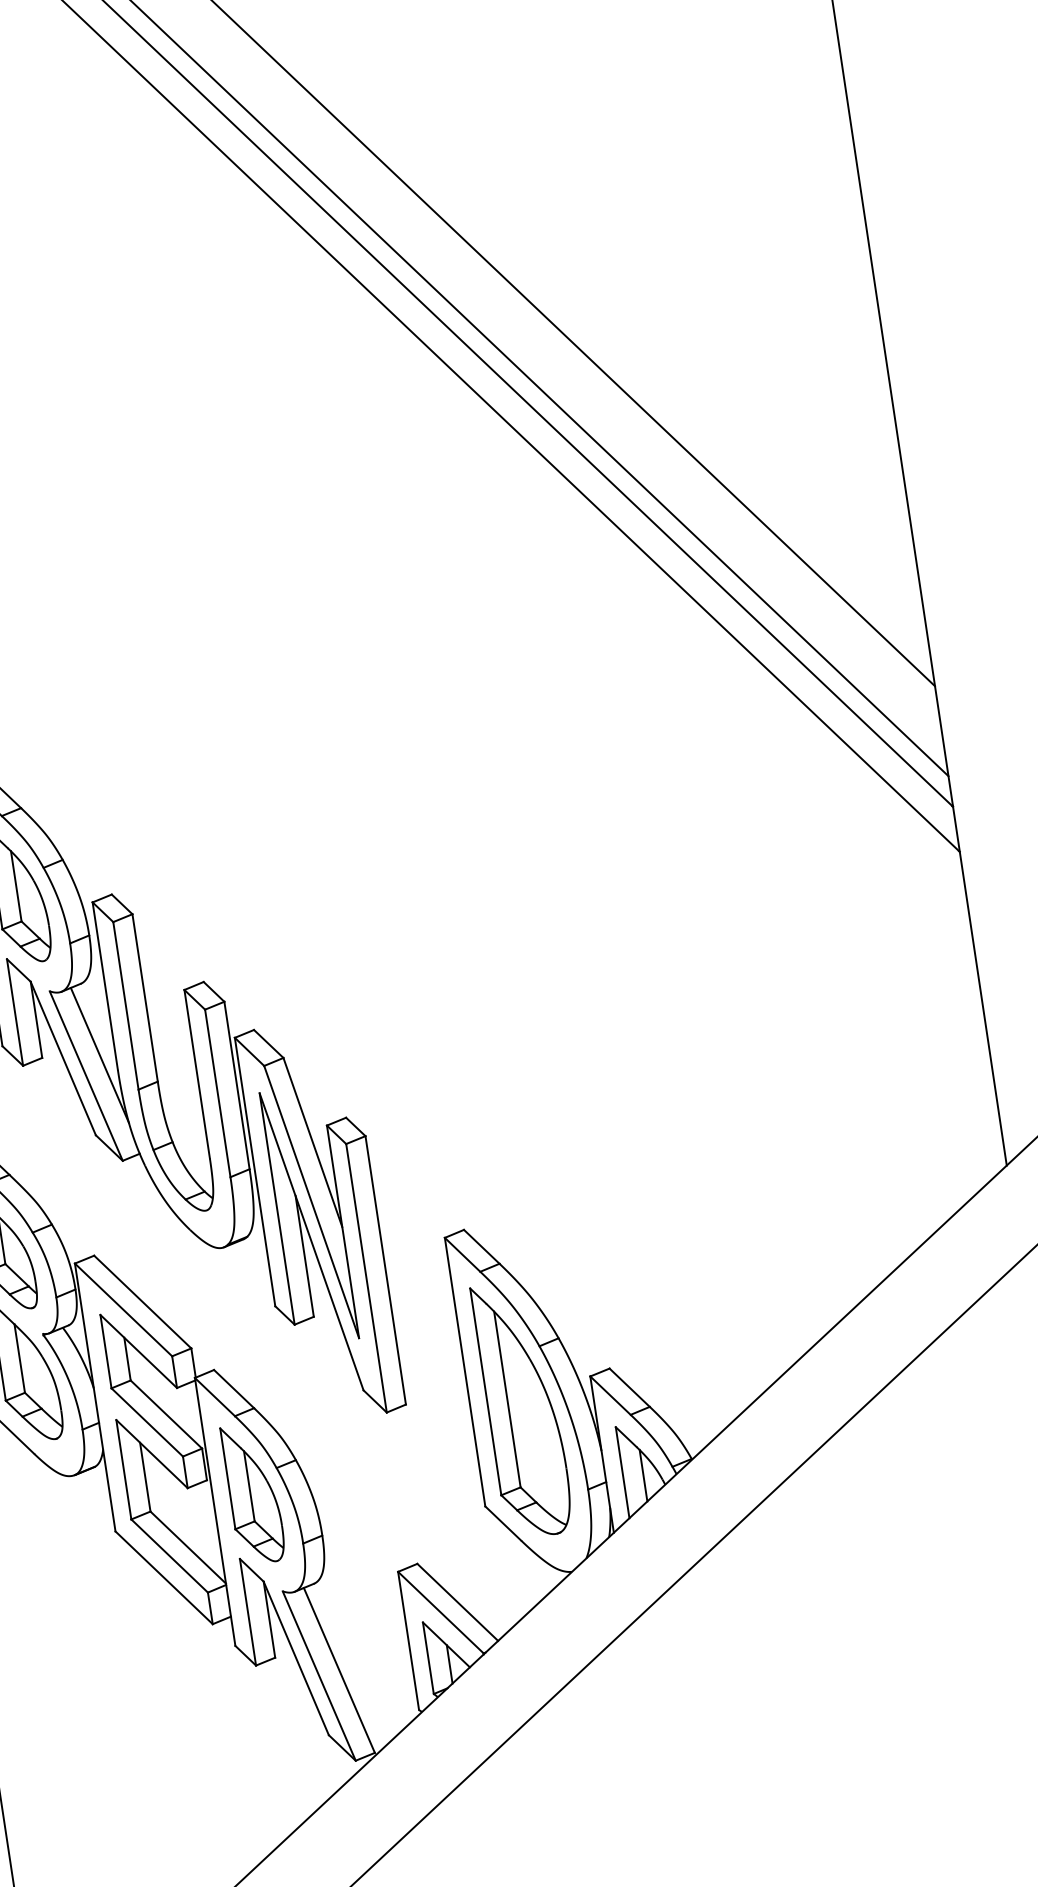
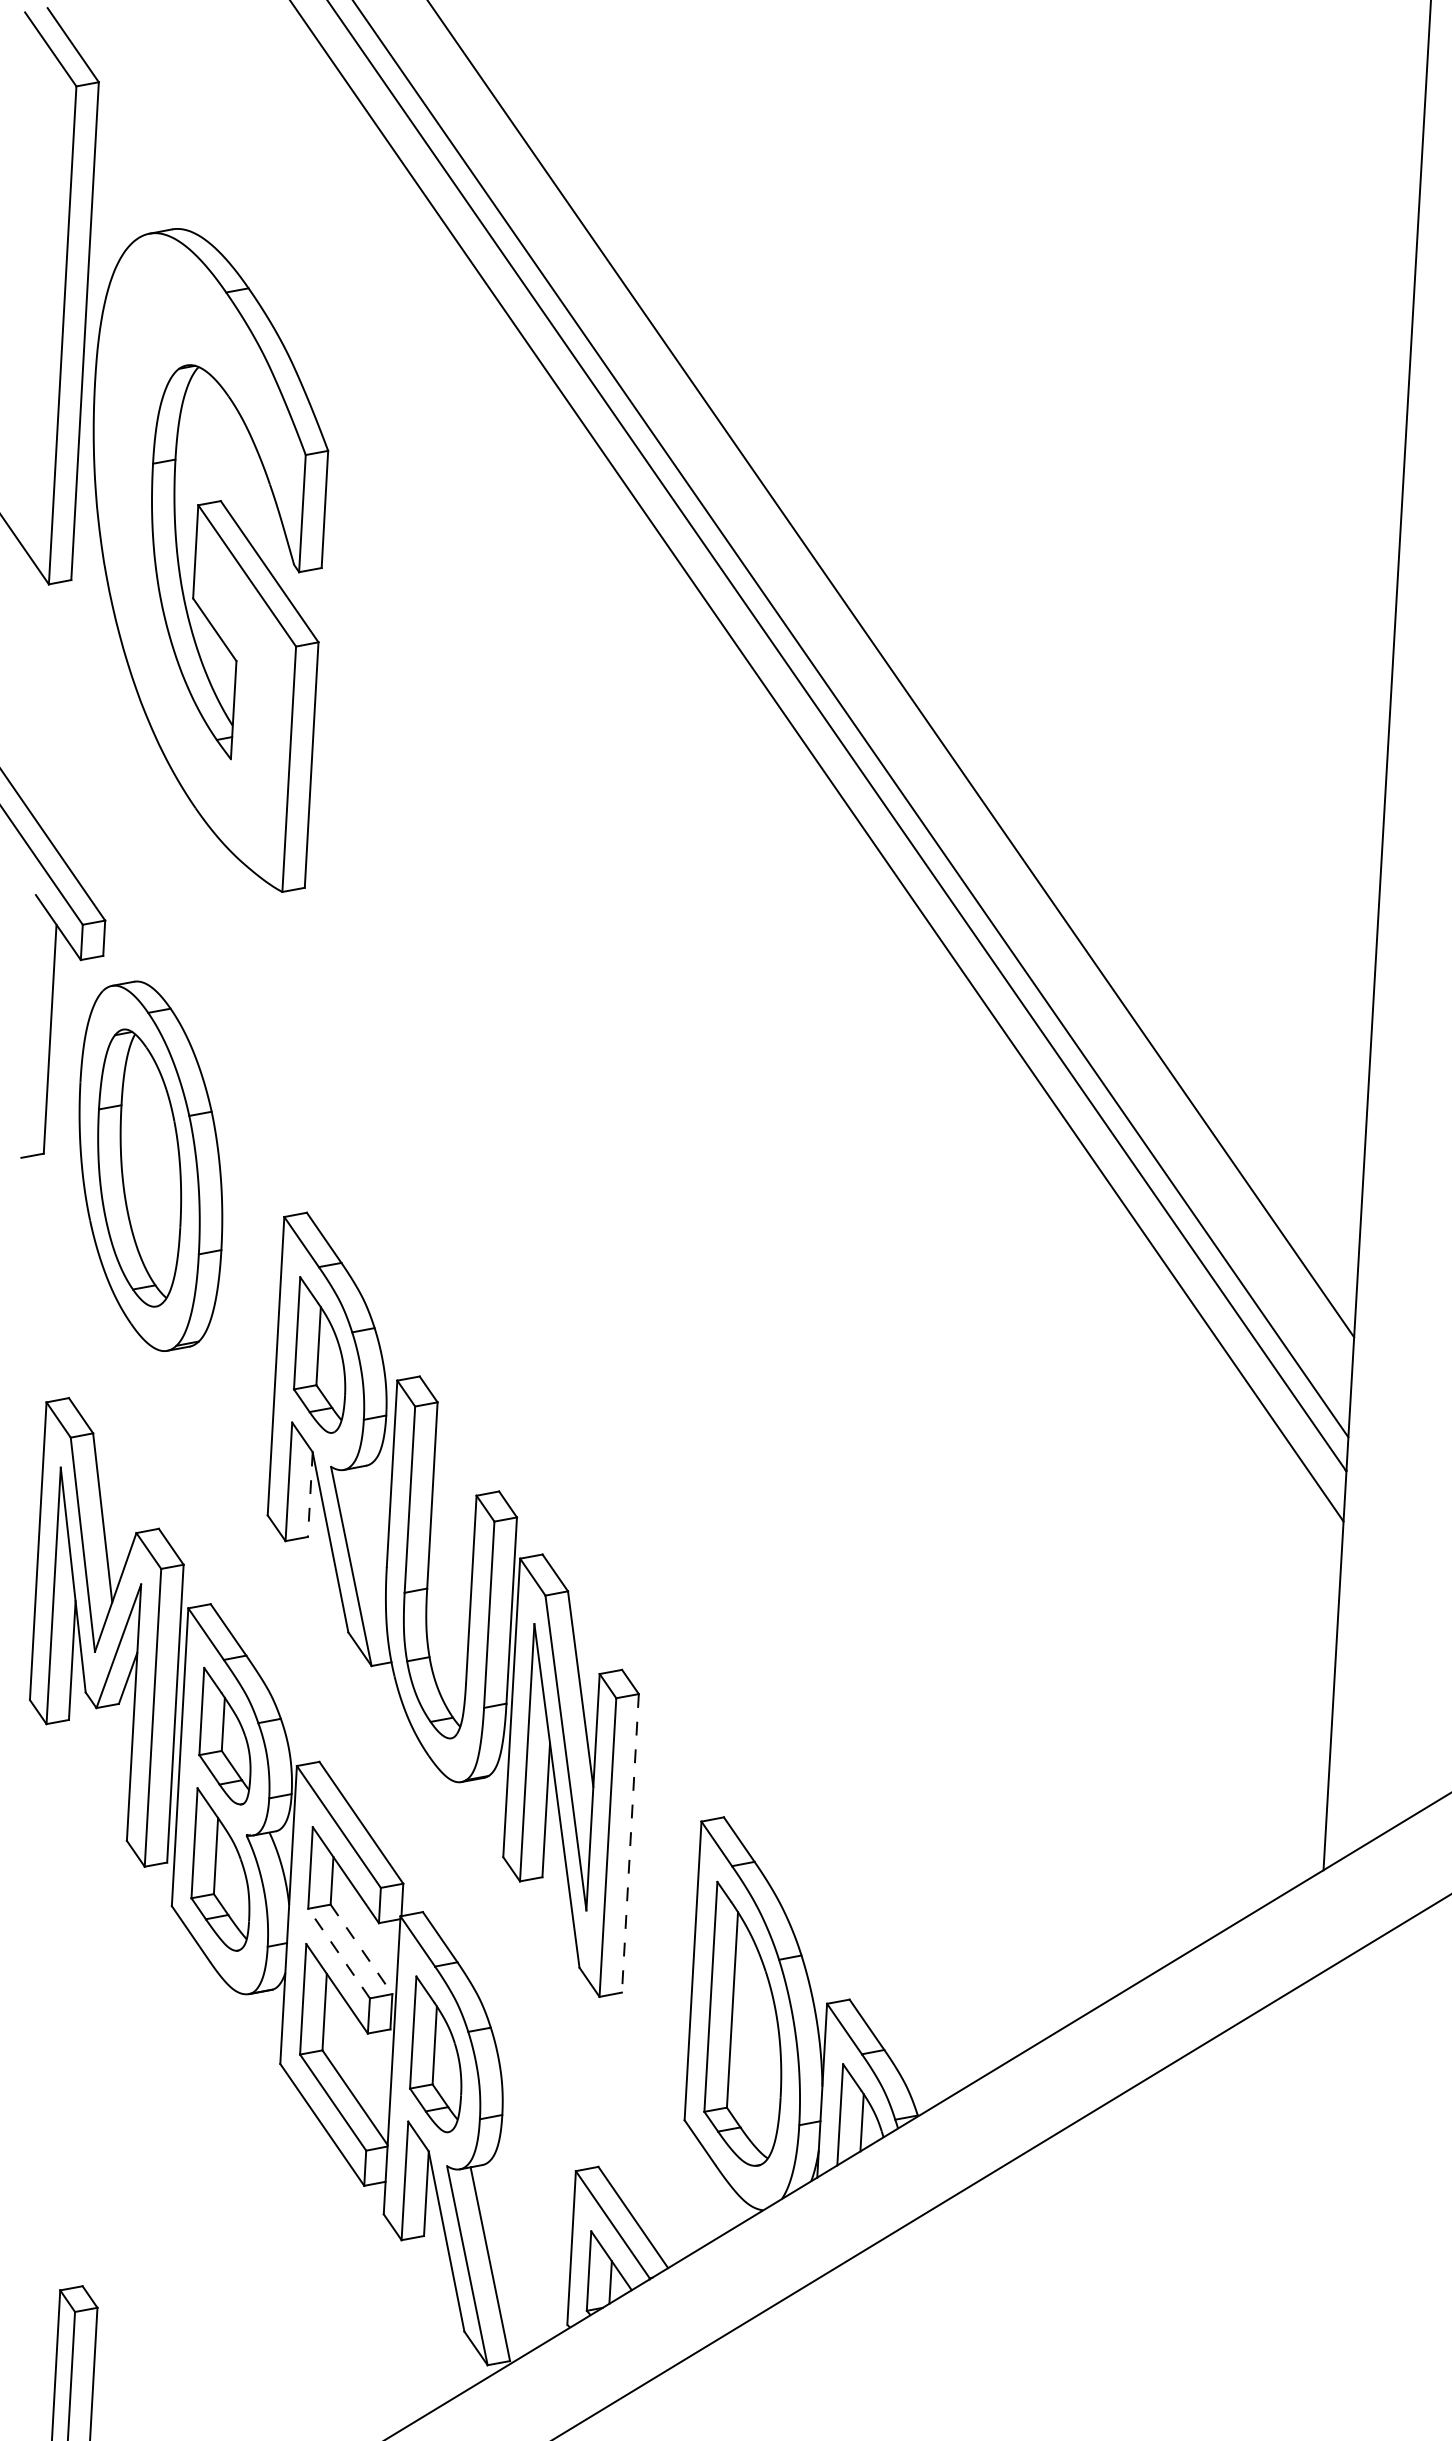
line: (36, 1020) -> (310, 1495), solid -> dashed
line: (99, 1054) -> (370, 1546), removed
line: (385, 1270) -> (630, 1843), solid -> dashed
line: (166, 1414) -> (361, 1949), solid -> dashed
line: (146, 1422) -> (338, 1953), solid -> dashed

